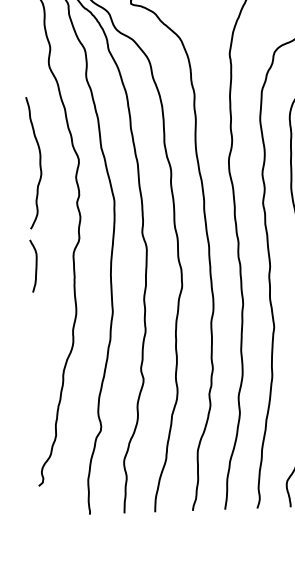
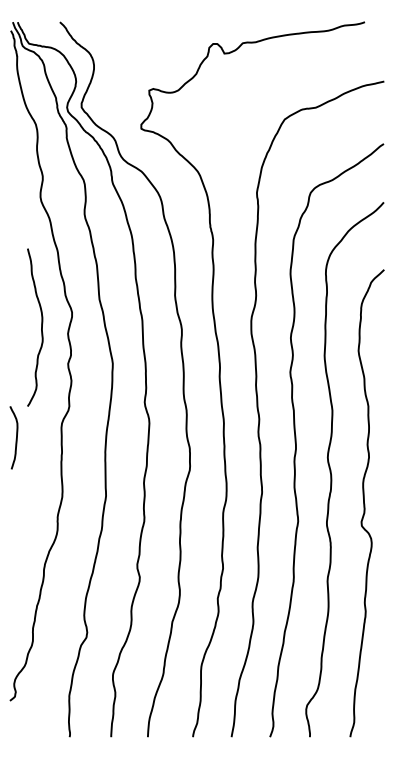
curve: (39, 162) -> (41, 327), moved

